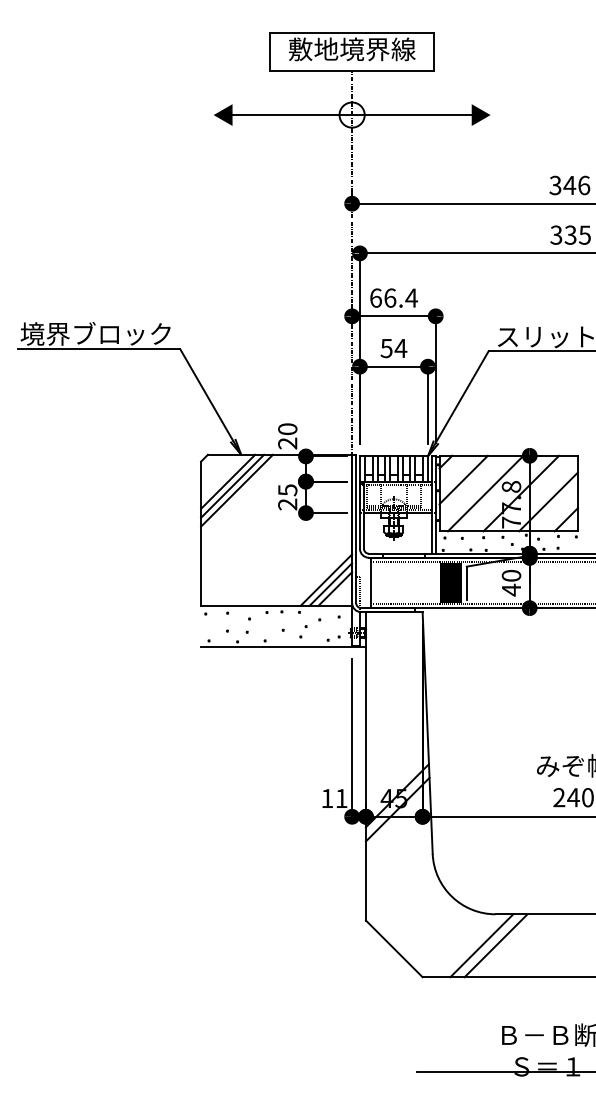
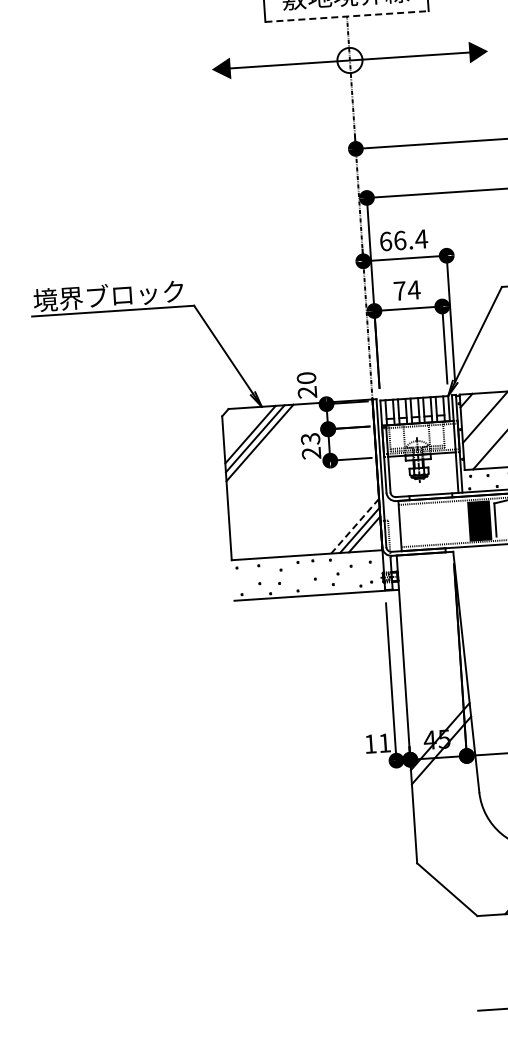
line: (352, 71) -> (347, 16), solid -> dashed
text: (386, 348) -> (399, 291), 54 -> 74
text: (287, 489) -> (310, 438), 25 -> 23
line: (326, 580) -> (355, 526), solid -> dashed

